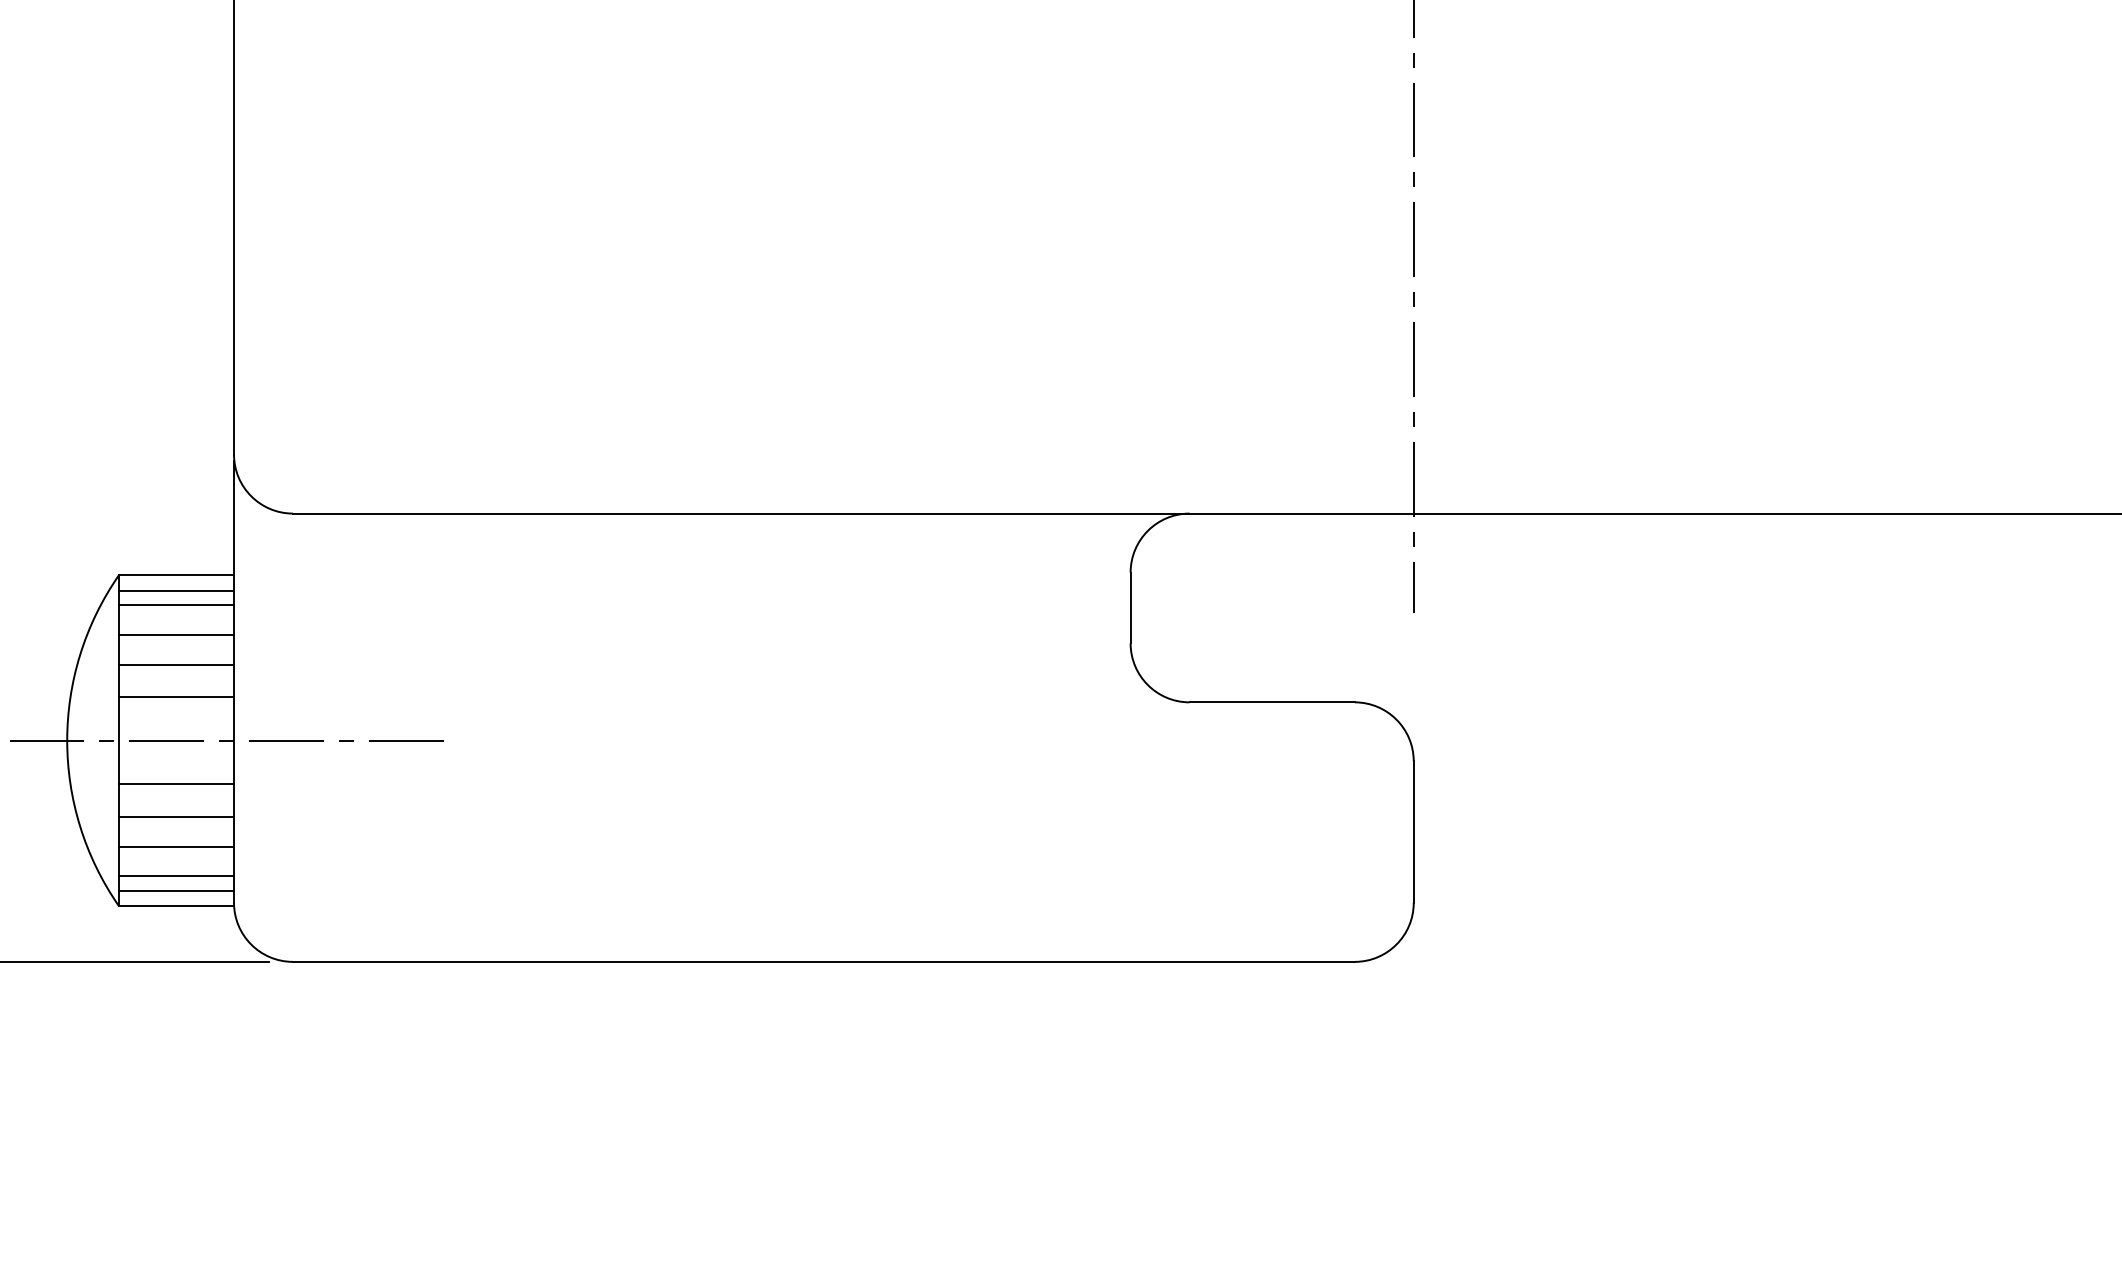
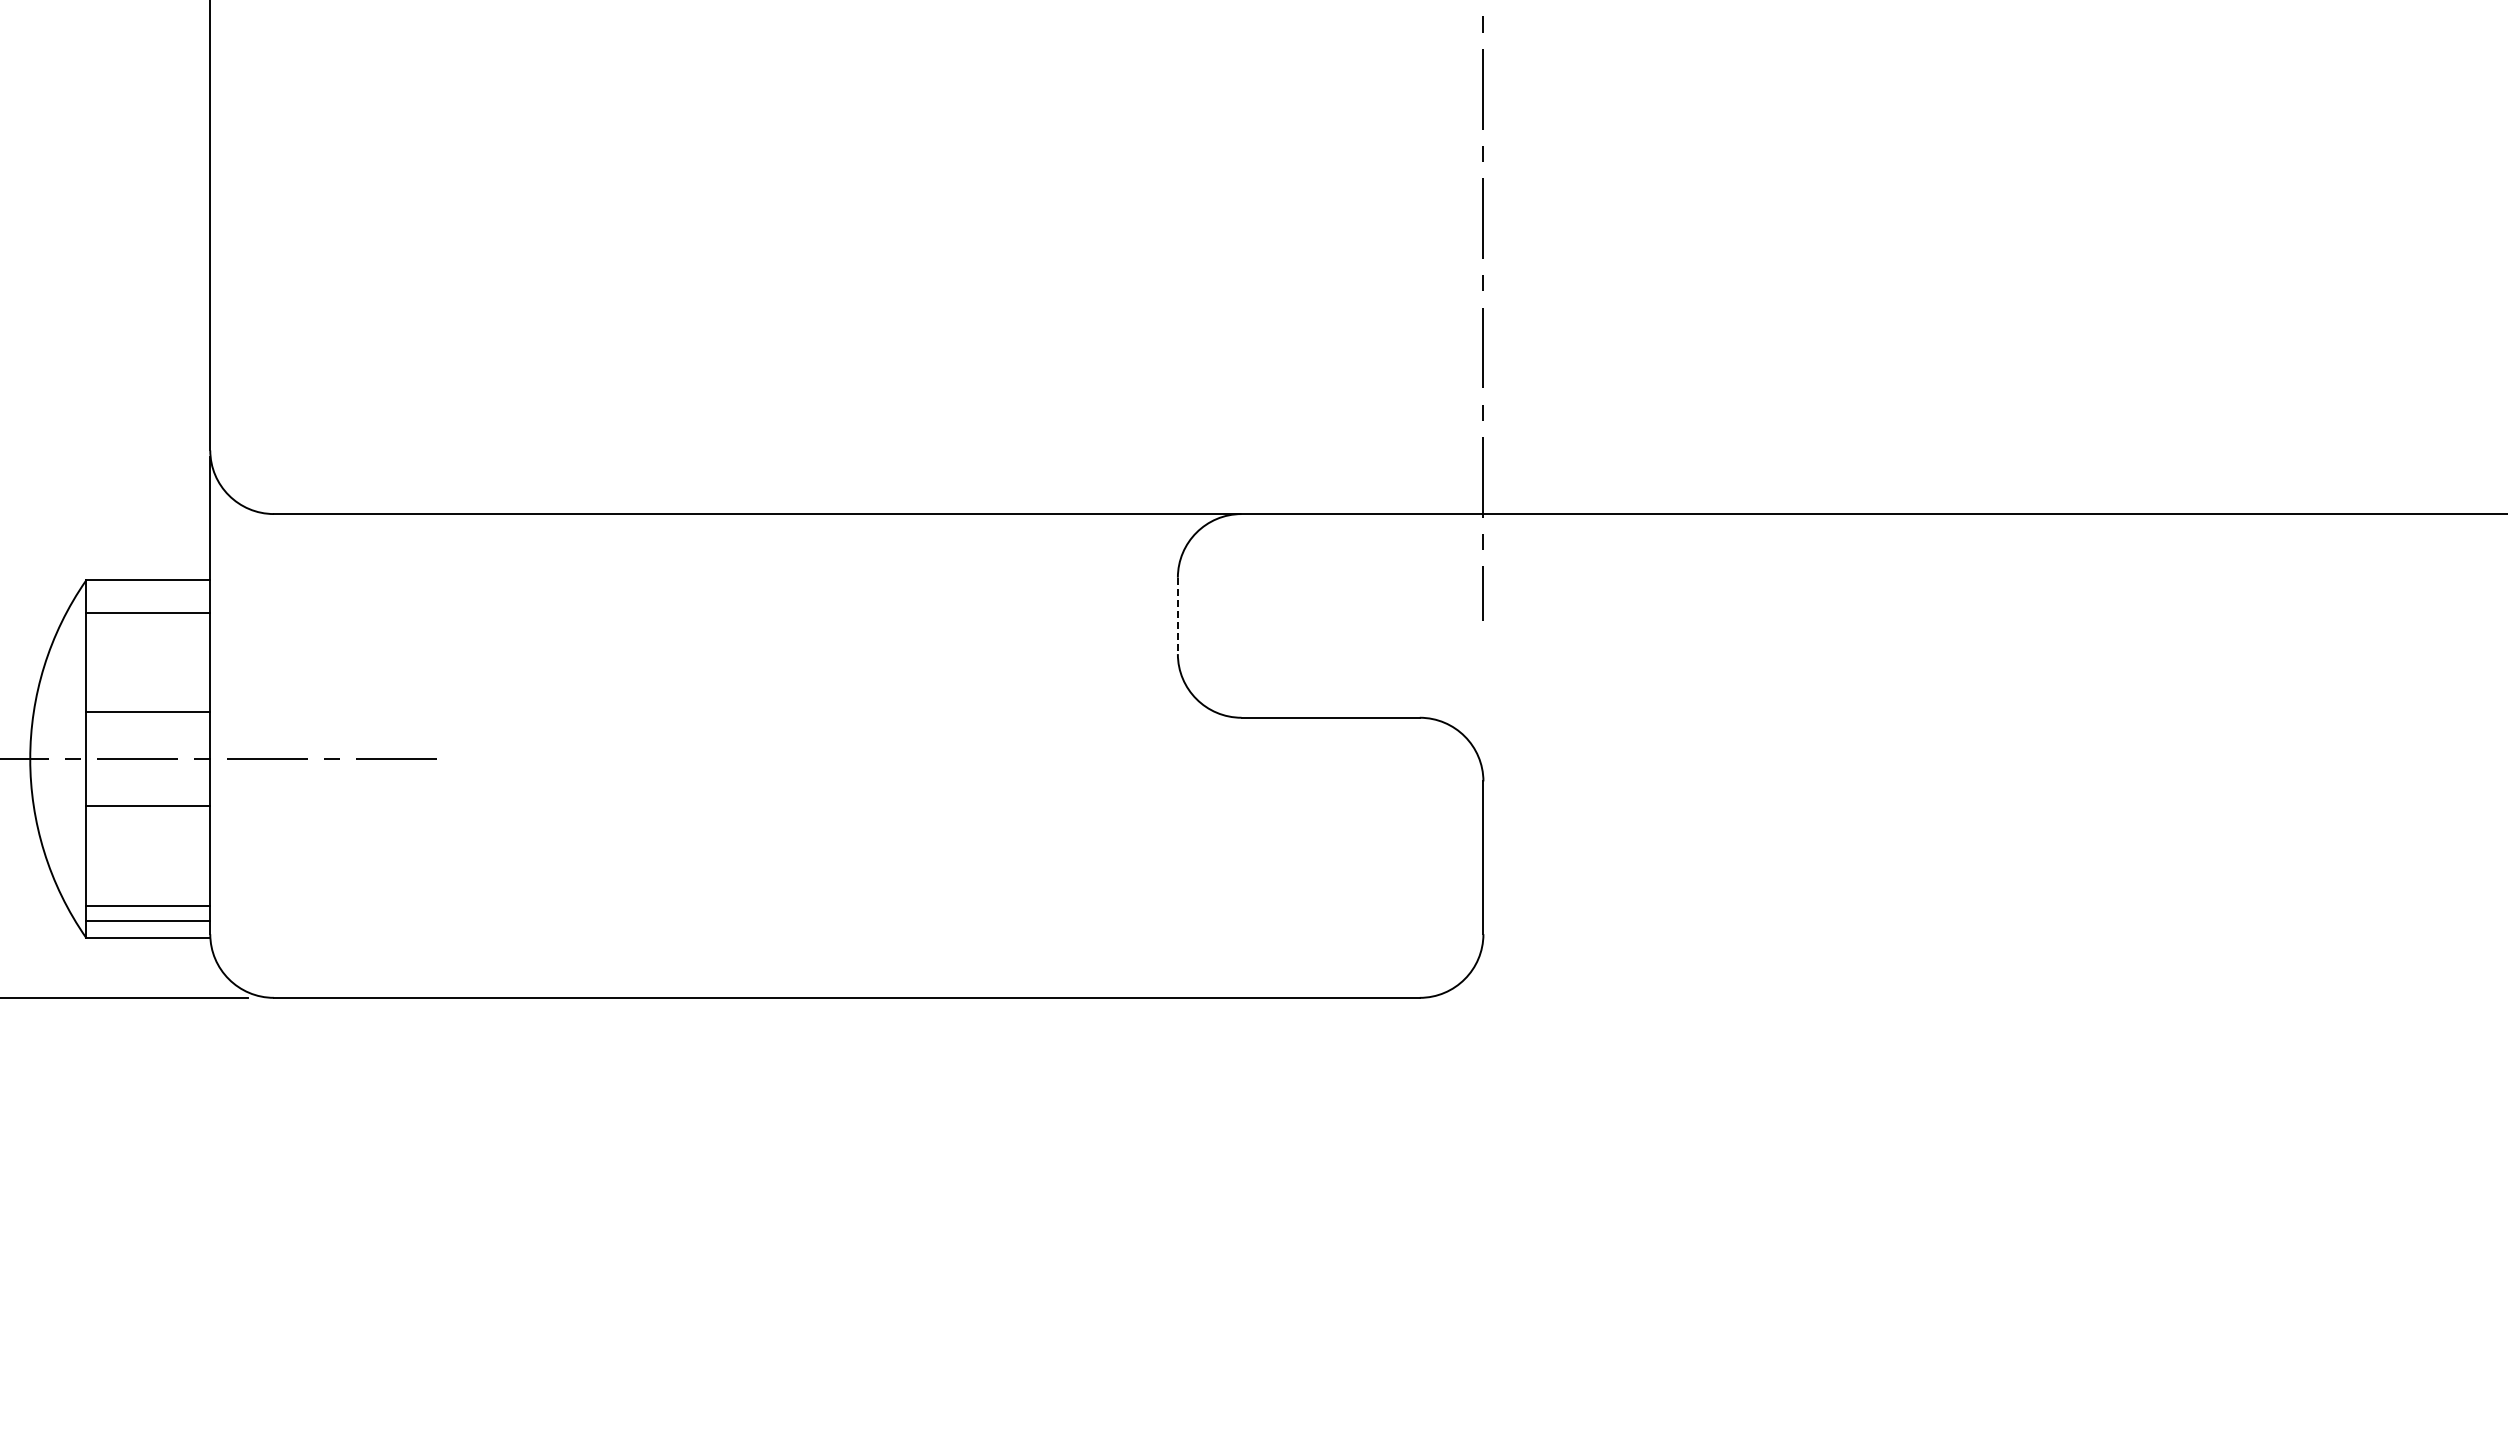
line: (176, 590) -> (148, 597), removed
line: (1130, 608) -> (1177, 616), solid -> dashed
line: (176, 634) -> (148, 644), removed
line: (176, 665) -> (148, 677), removed
line: (176, 817) -> (148, 841), removed
line: (176, 846) -> (148, 873), removed

